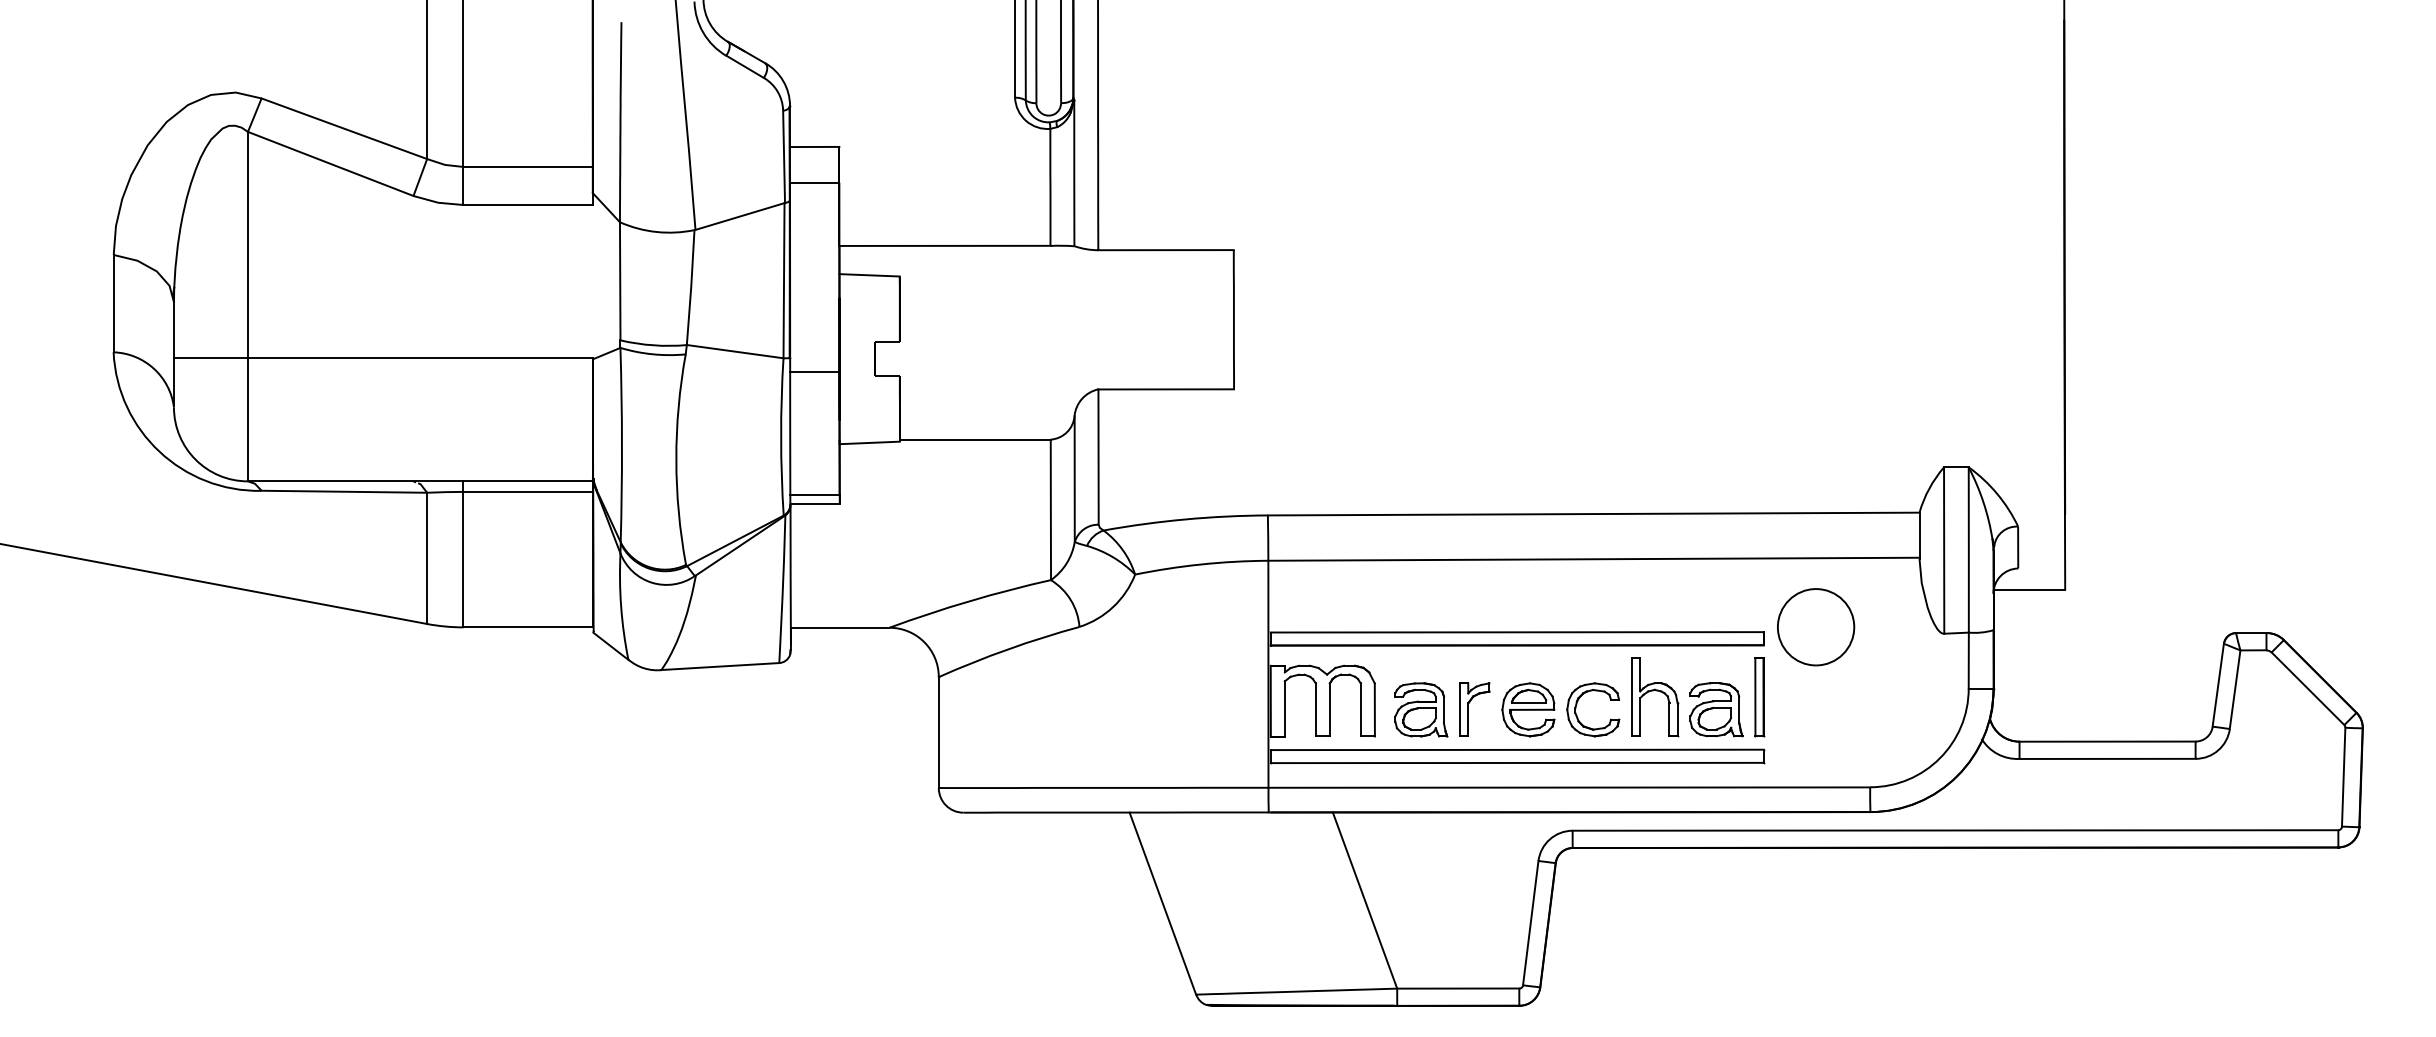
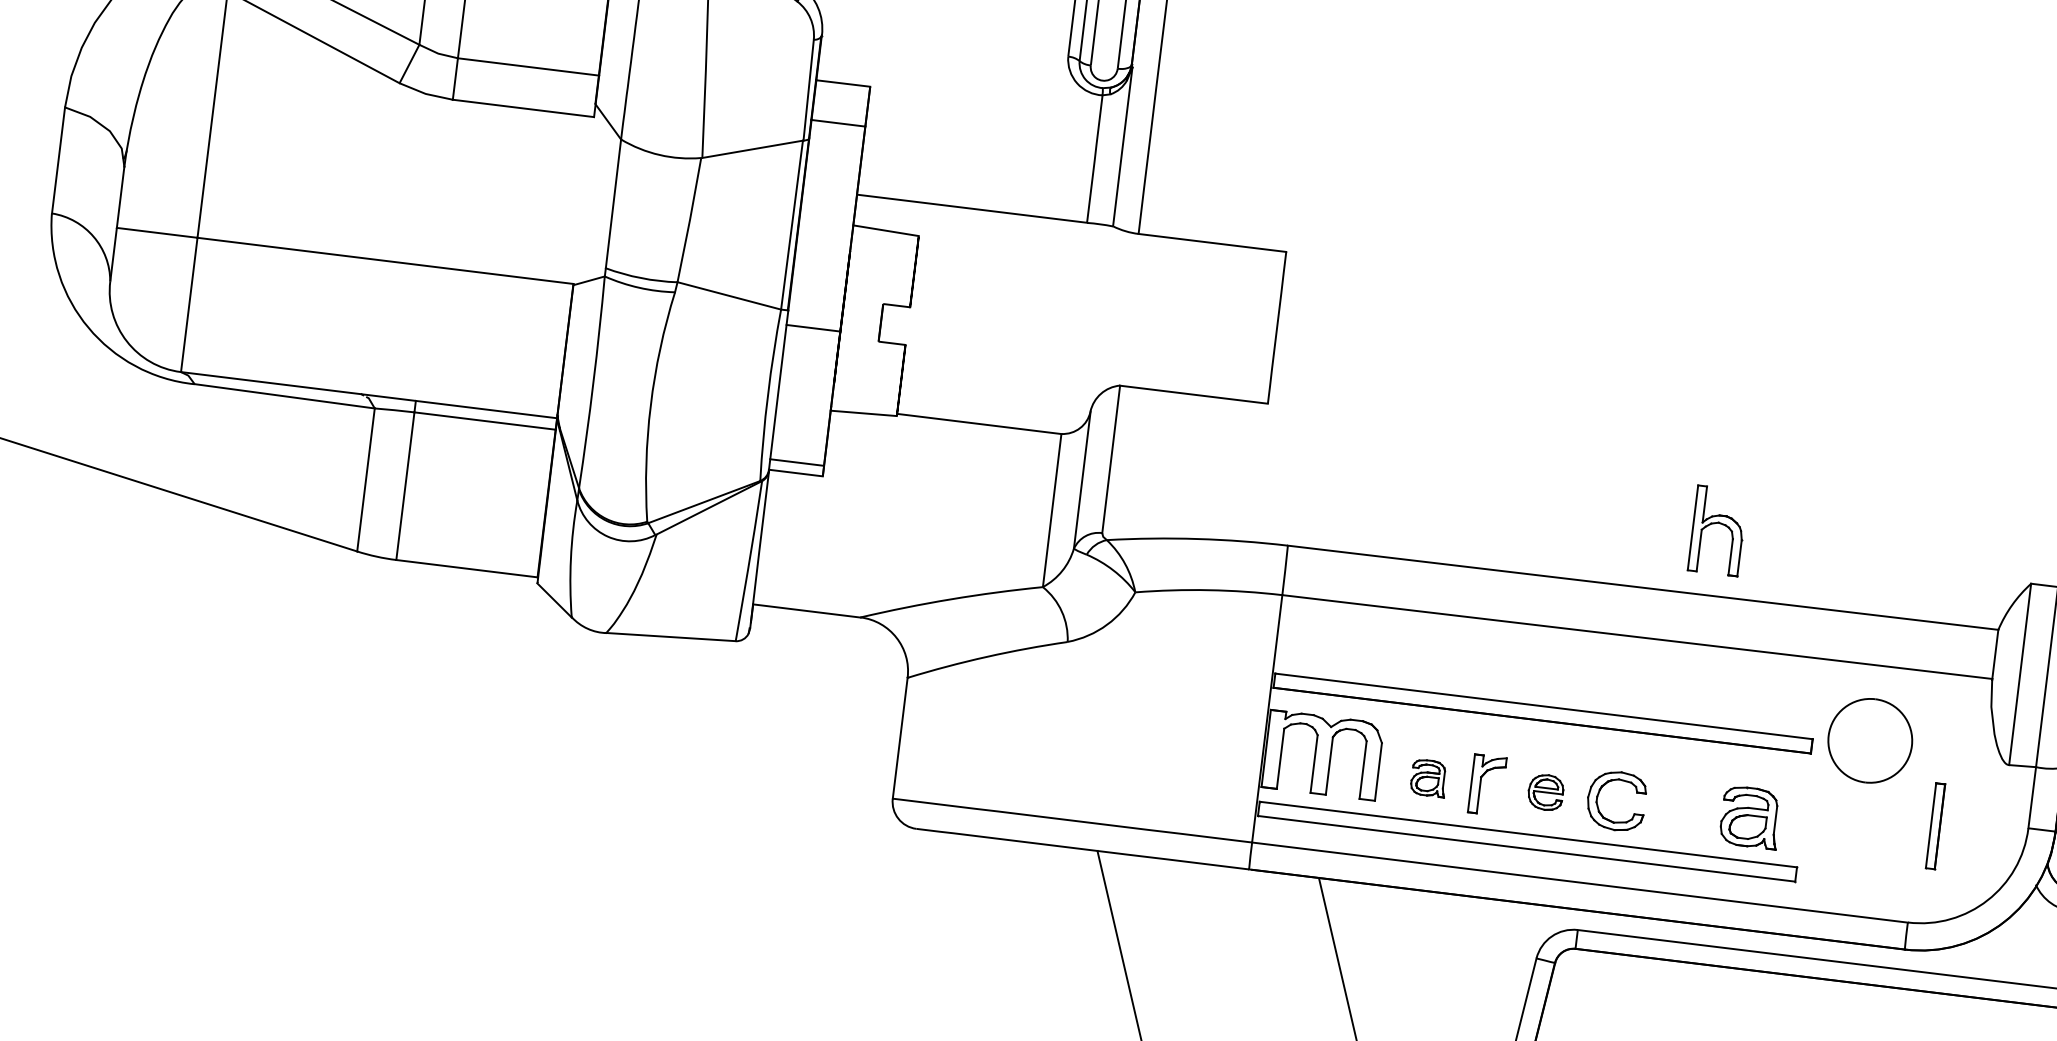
part: (1656, 691) -> (1720, 524), moved
part: (1759, 697) -> (1935, 826), moved
part: (1421, 709) -> (1429, 777), size x0.6
part: (1528, 709) -> (1545, 792), size x0.6

